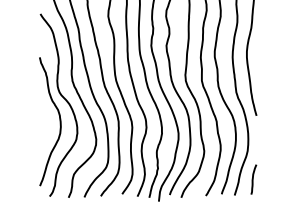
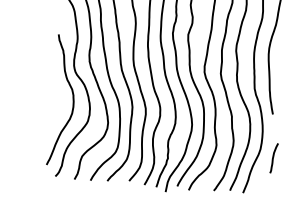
curve: (253, 179) -> (273, 158), moved

